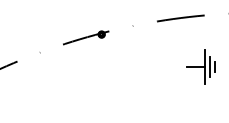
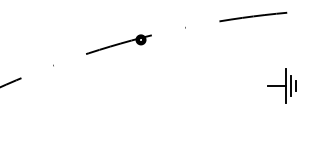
part: (200, 66) -> (281, 85), size x0.7

